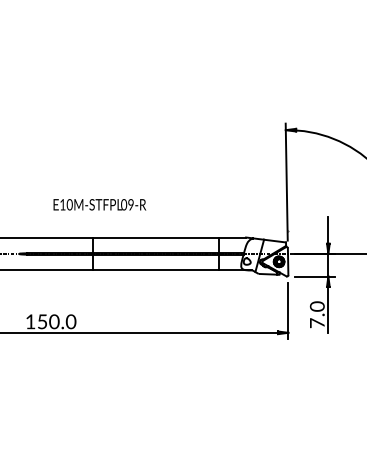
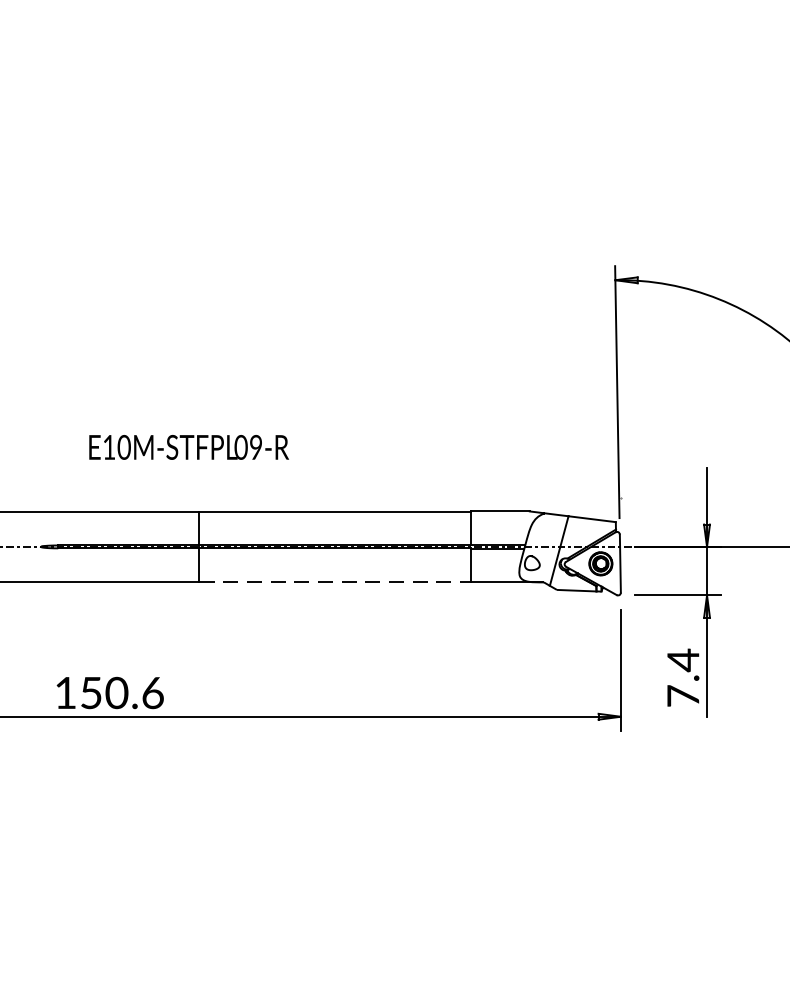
text: (99, 204) -> (188, 446), moved
line: (156, 270) -> (336, 582), solid -> dashed
text: (316, 306) -> (681, 660), 7.0 -> 7.4
text: (70, 321) -> (151, 692), 150.0 -> 150.6

